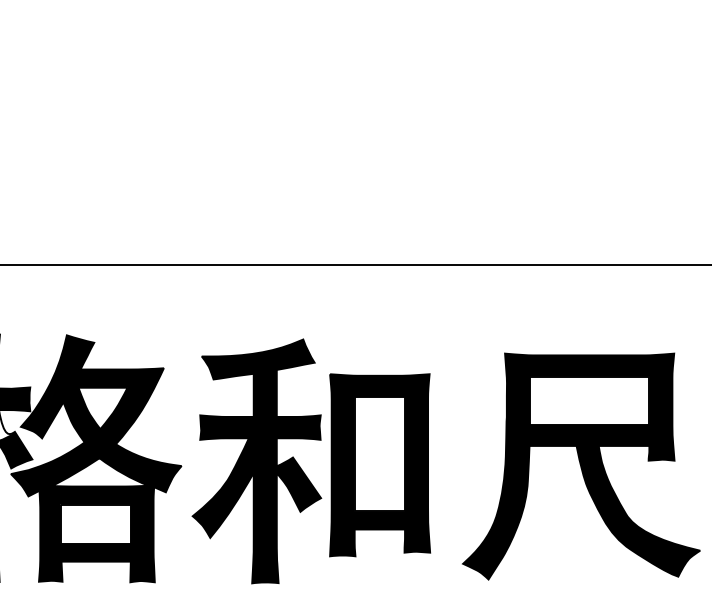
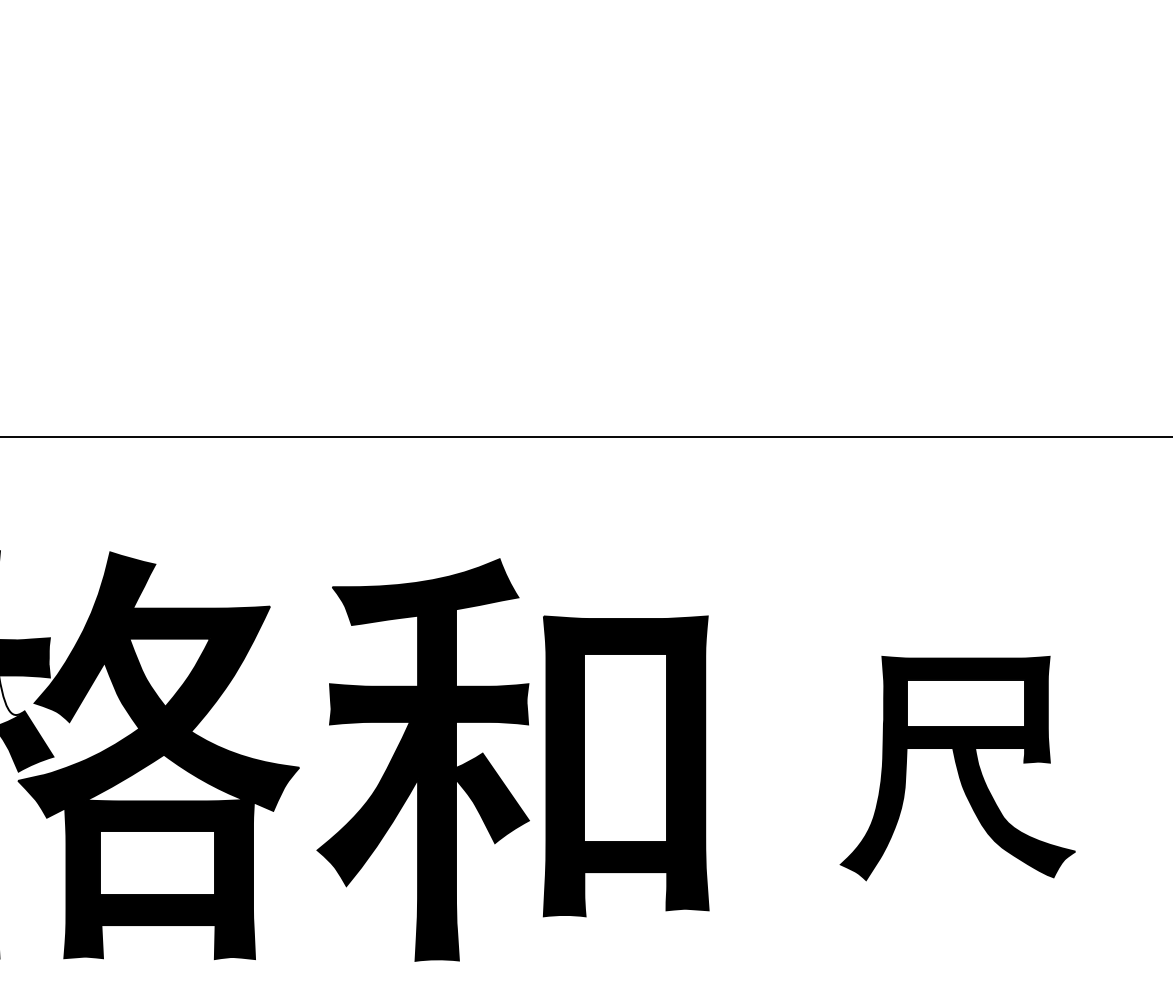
part: (581, 466) -> (957, 768), size x0.6

